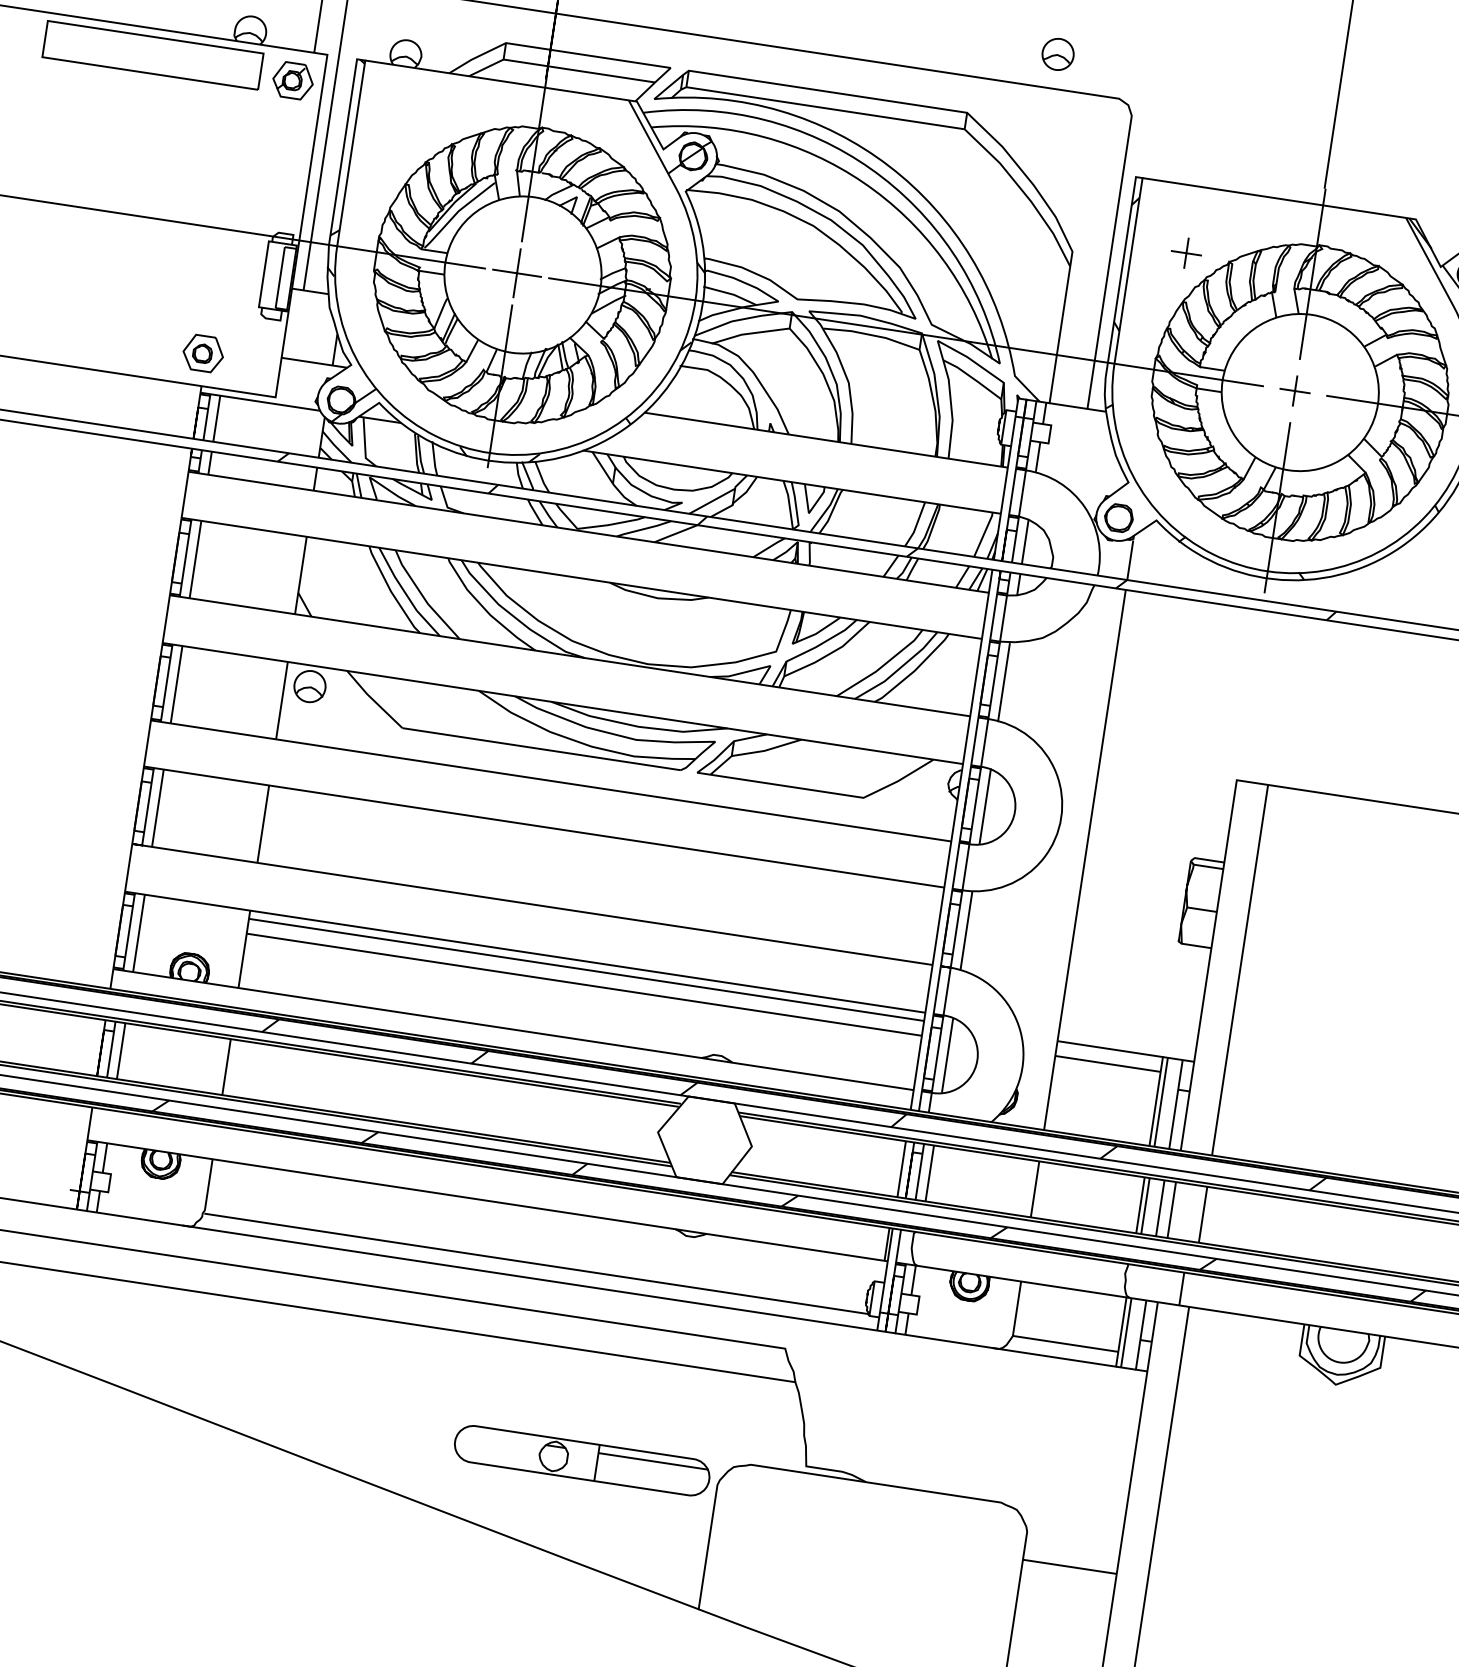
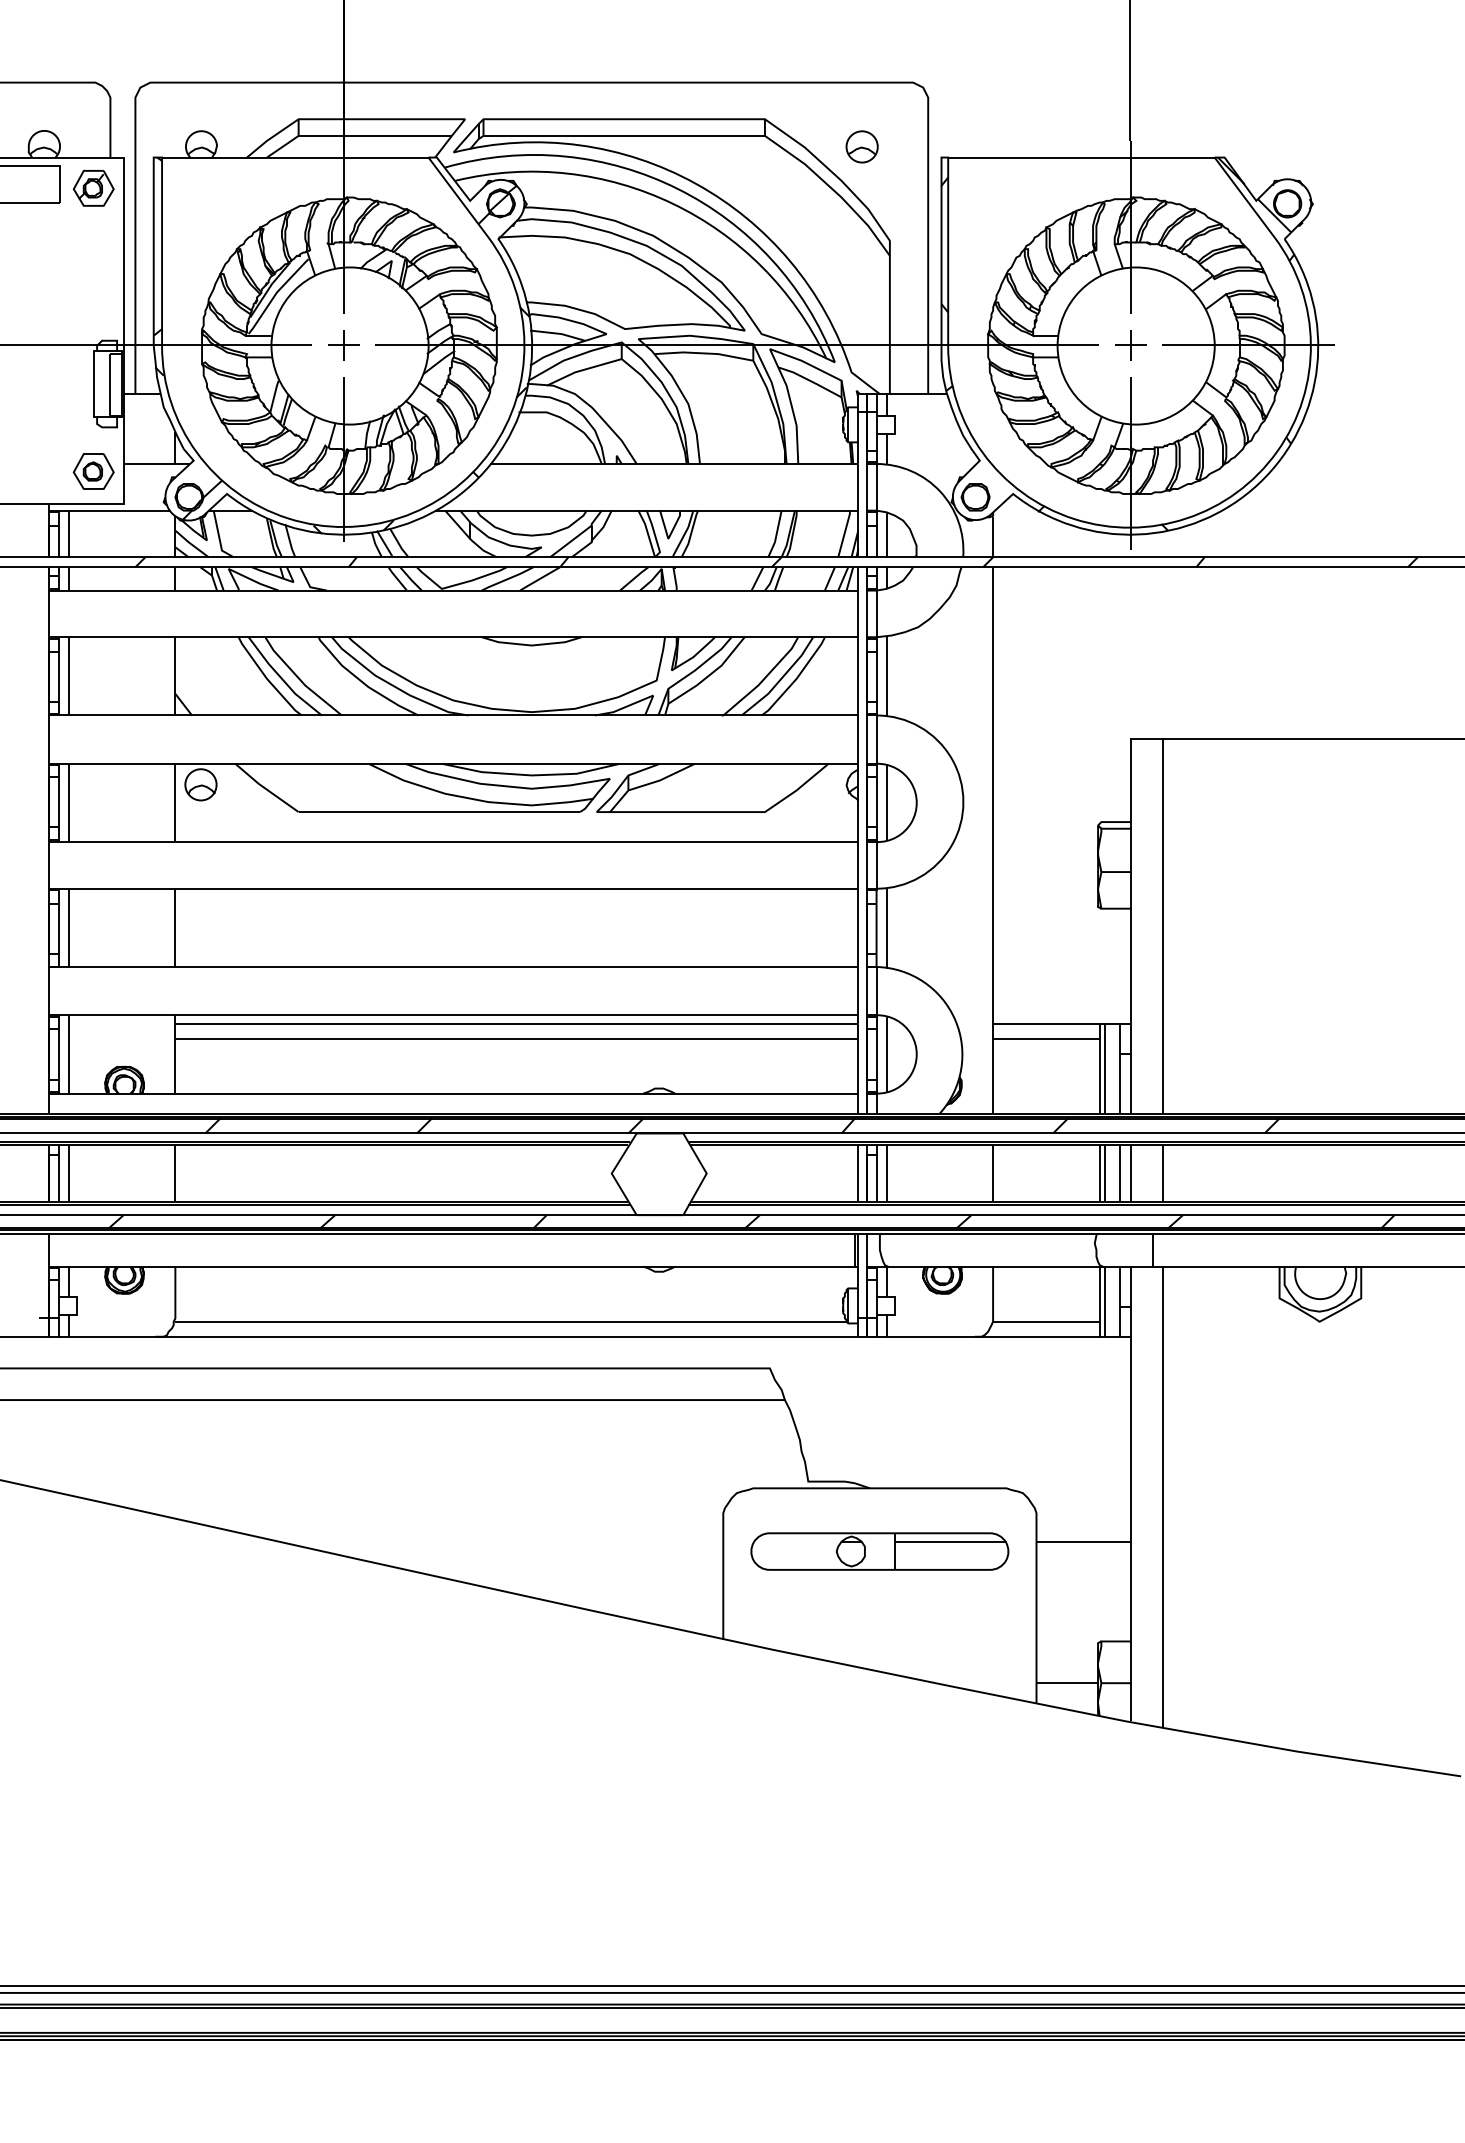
part: (1057, 53) -> (861, 146), moved
part: (1186, 253) -> (1002, 225), removed
part: (516, 273) -> (343, 345), size x0.62
part: (203, 353) -> (93, 471), moved
part: (581, 1460) -> (879, 1551), moved

